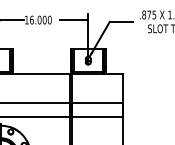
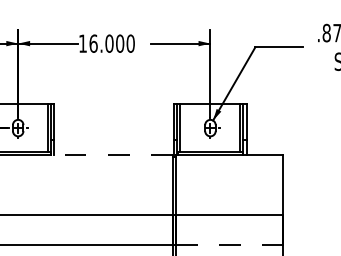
line: (40, 73) -> (111, 154), solid -> dashed
line: (97, 117) -> (229, 246), solid -> dashed

